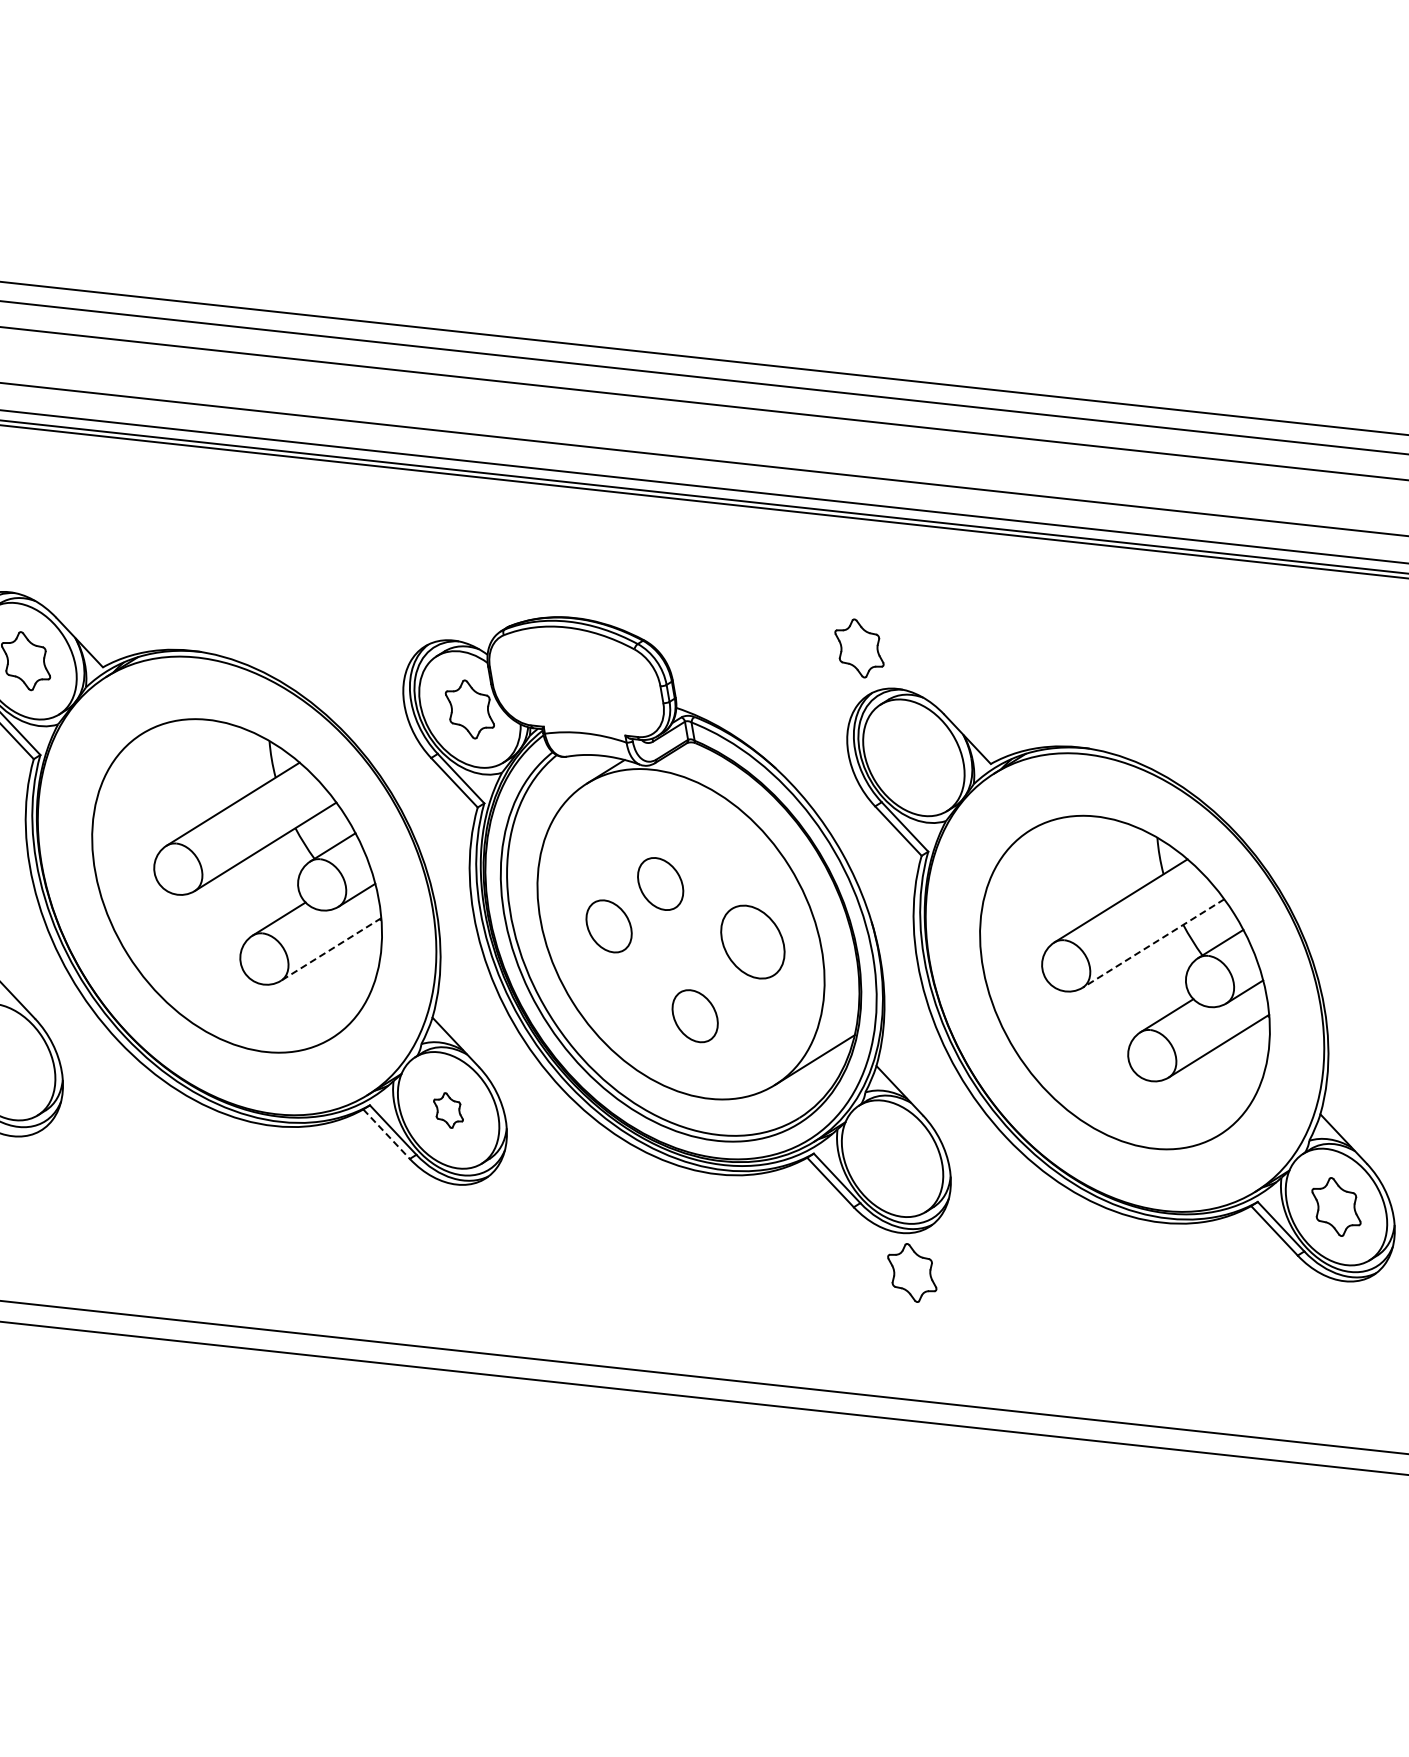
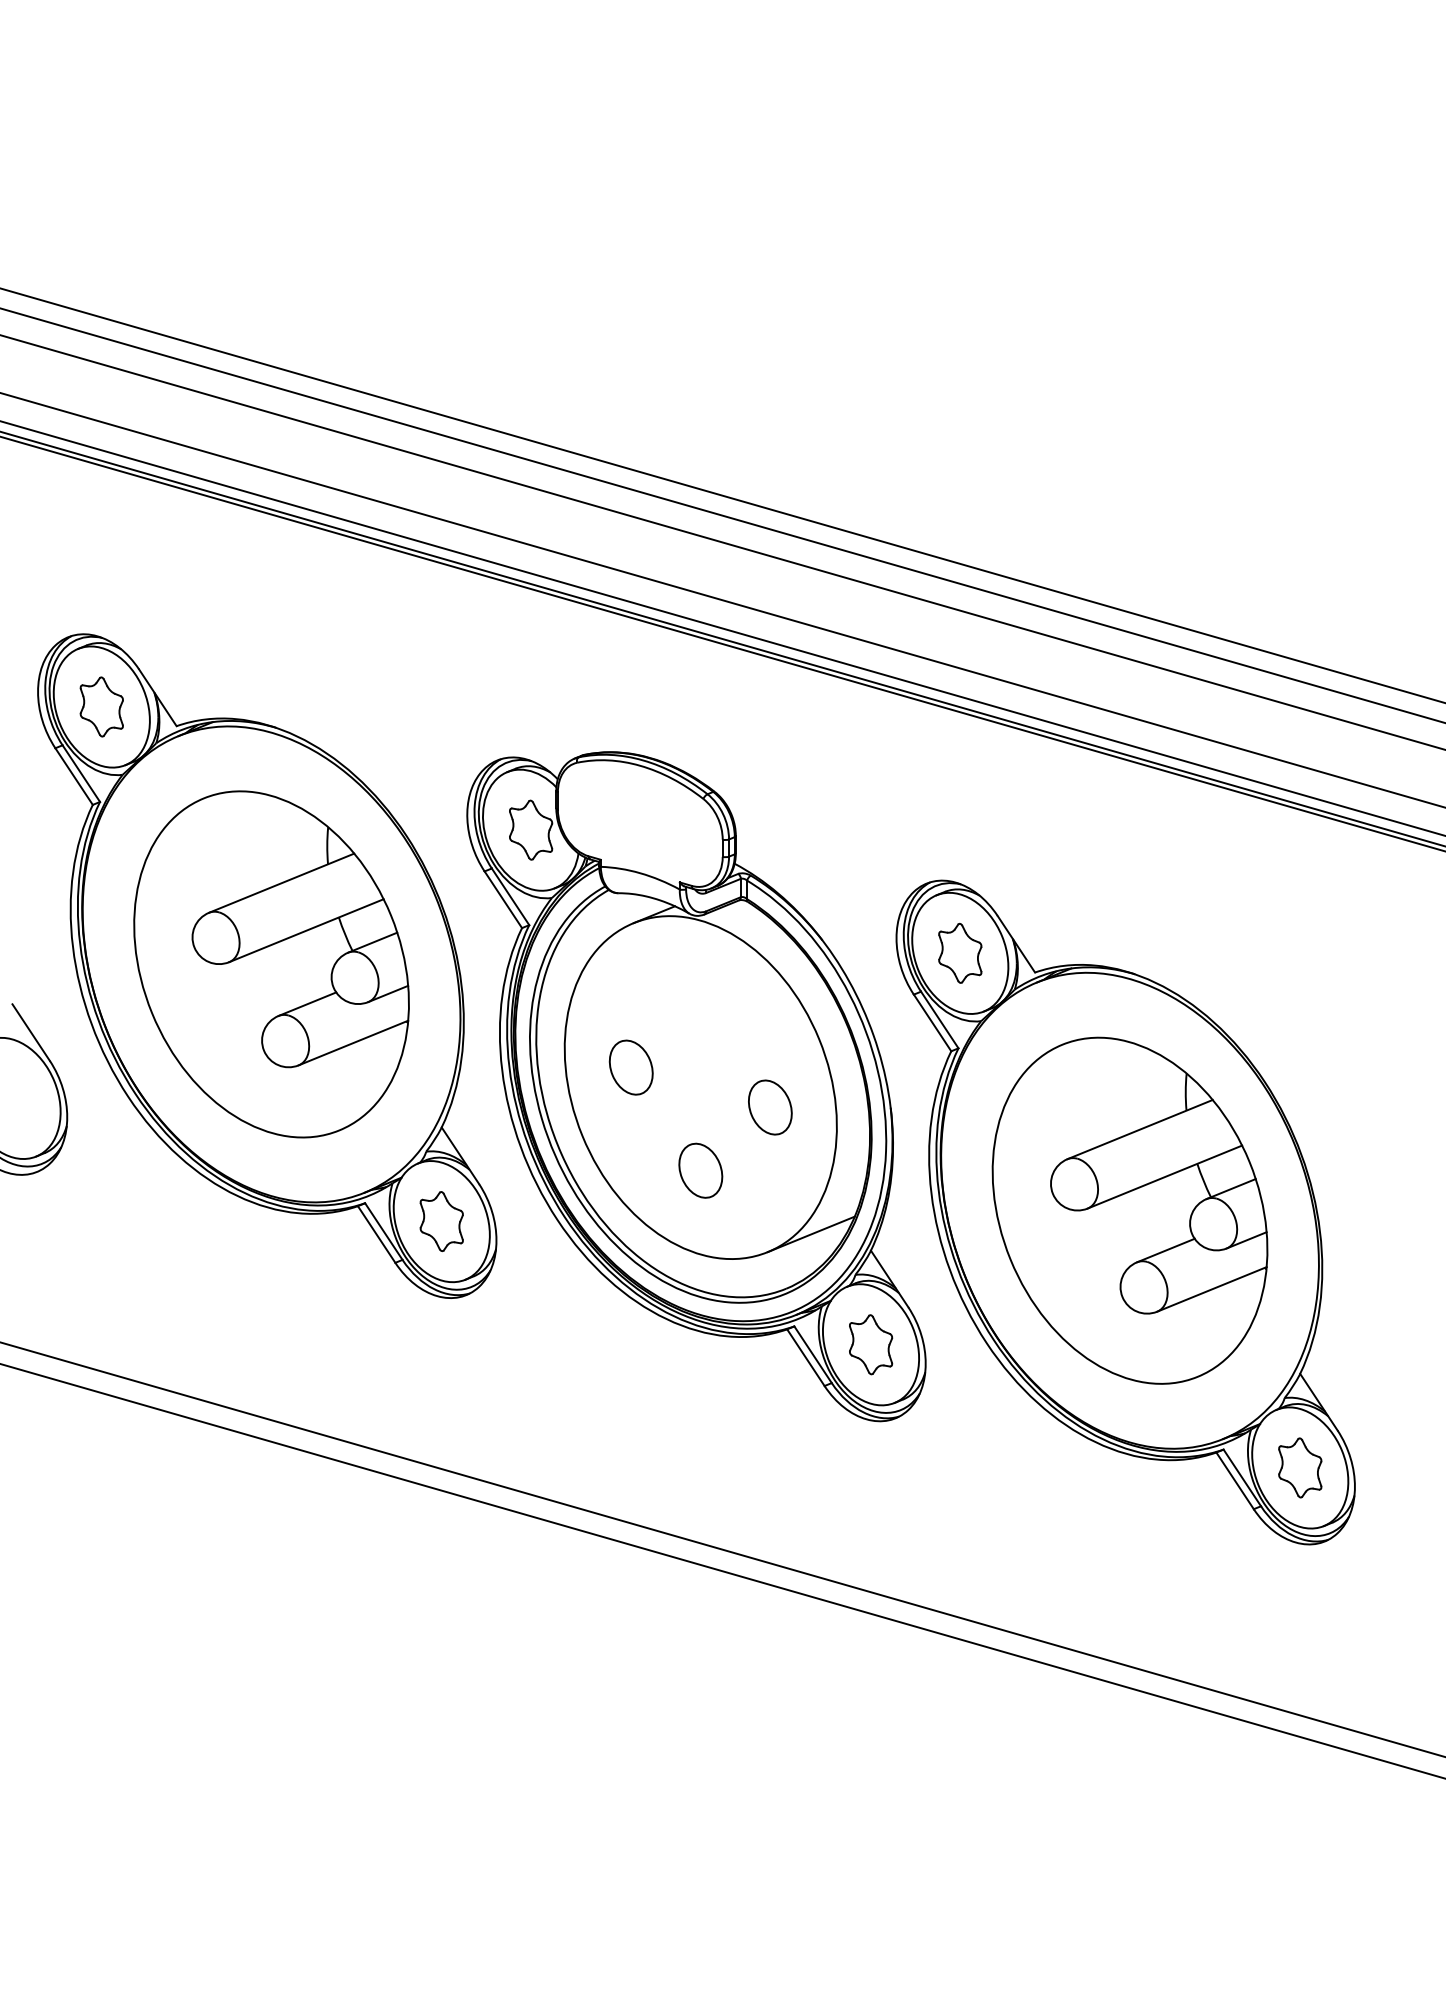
part: (859, 647) -> (960, 952), moved
part: (659, 884) -> (688, 1034), removed
part: (753, 942) -> (770, 1107), size x0.71
line: (1153, 943) -> (1164, 1177), dashed -> solid
line: (331, 949) -> (353, 1043), dashed -> solid
part: (448, 1110) -> (441, 1221), size x1.67
line: (386, 1134) -> (376, 1234), dashed -> solid
part: (912, 1272) -> (871, 1344), moved

